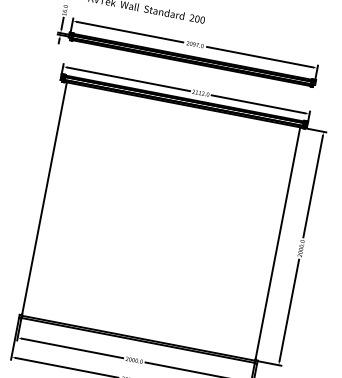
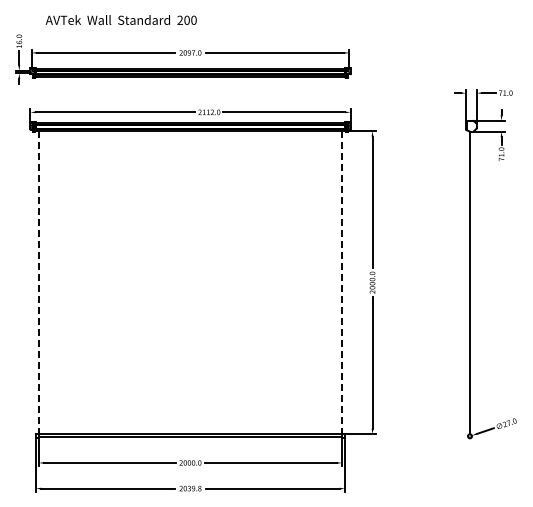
line: (44, 198) -> (38, 282), solid -> dashed
line: (278, 243) -> (342, 282), solid -> dashed

